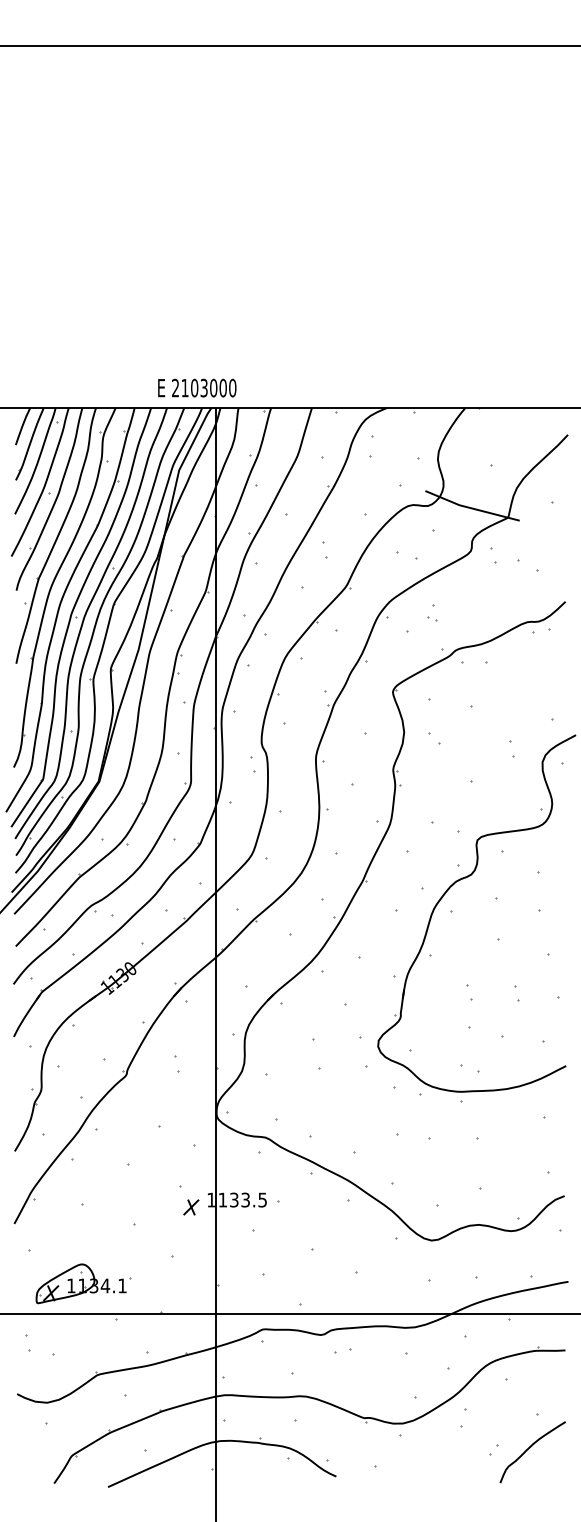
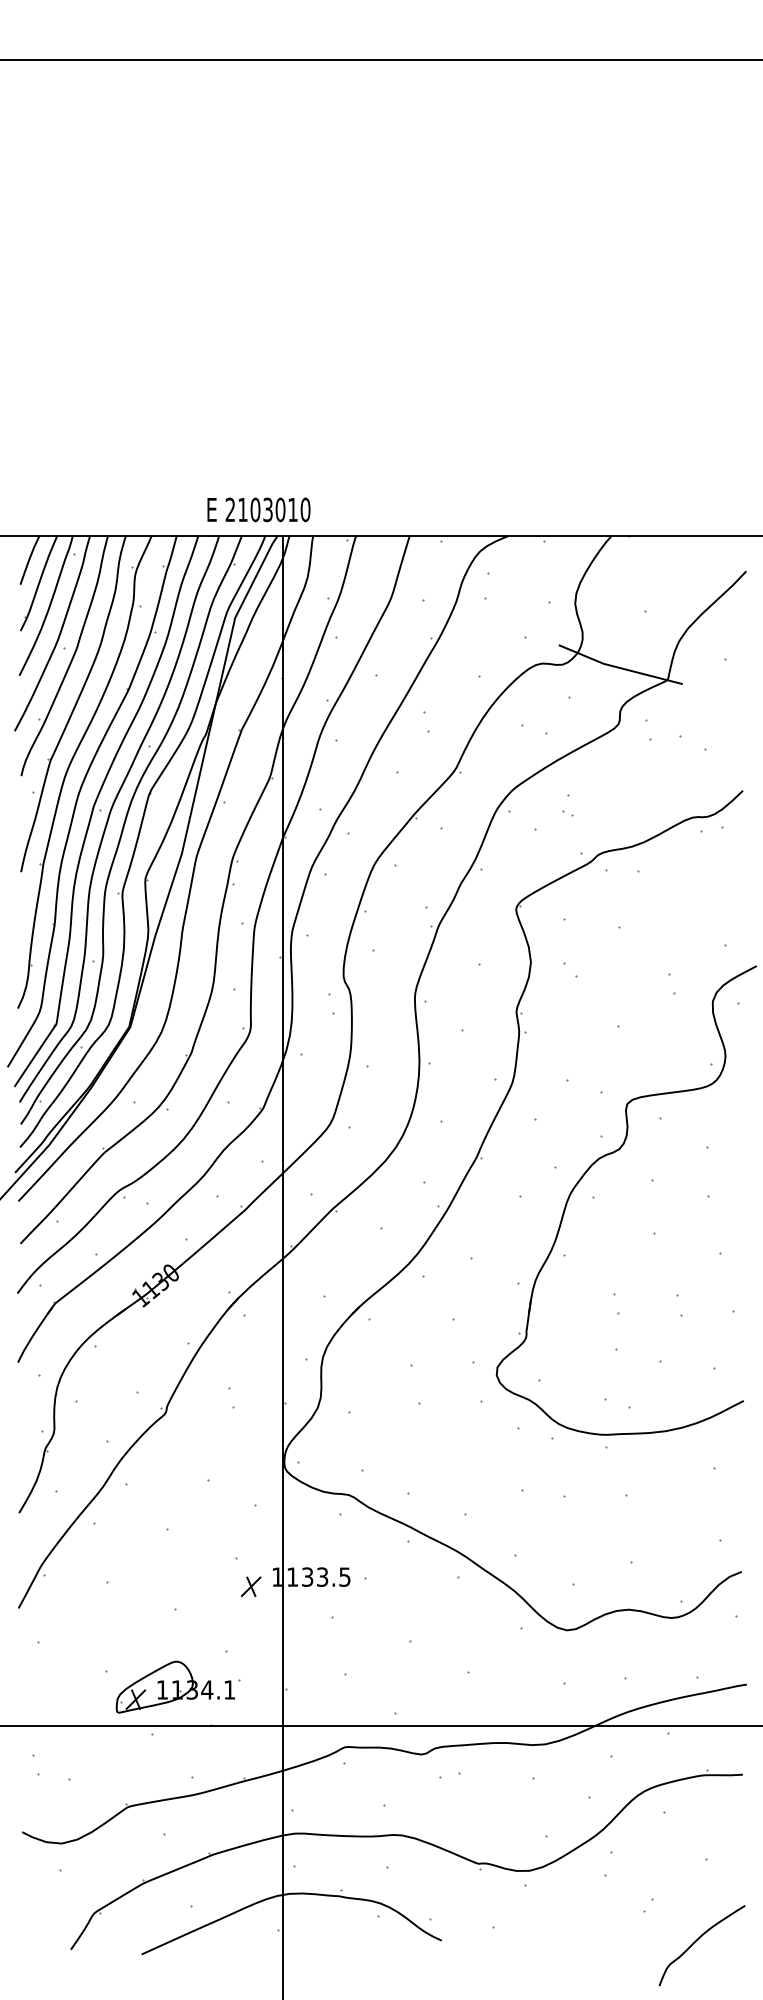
text: (222, 387) -> (292, 509), 2103000 -> 2103010
part: (82, 1283) -> (177, 1686), moved
curve: (530, 1448) -> (698, 1940), moved

